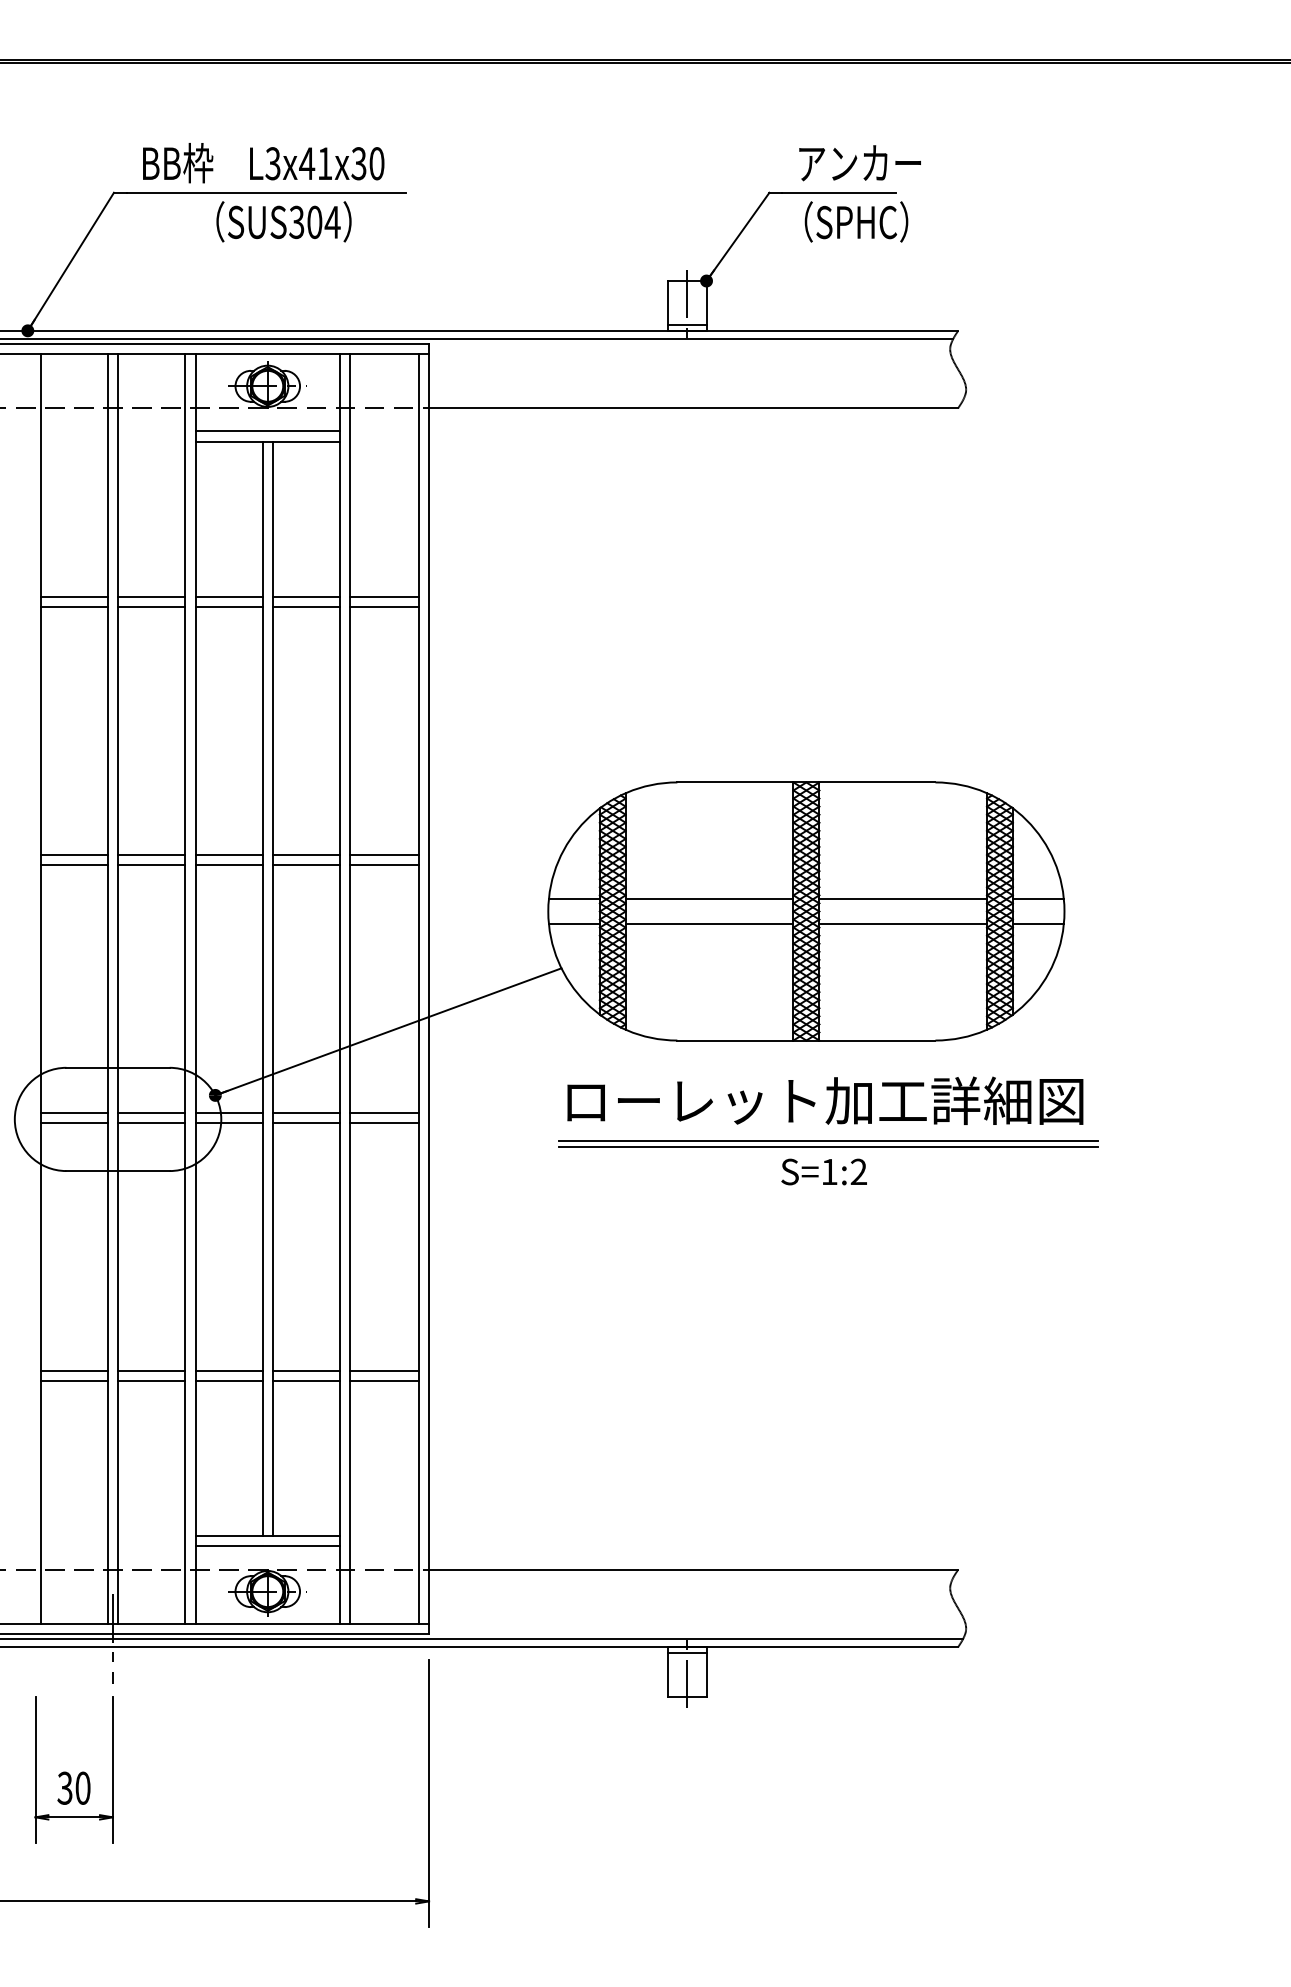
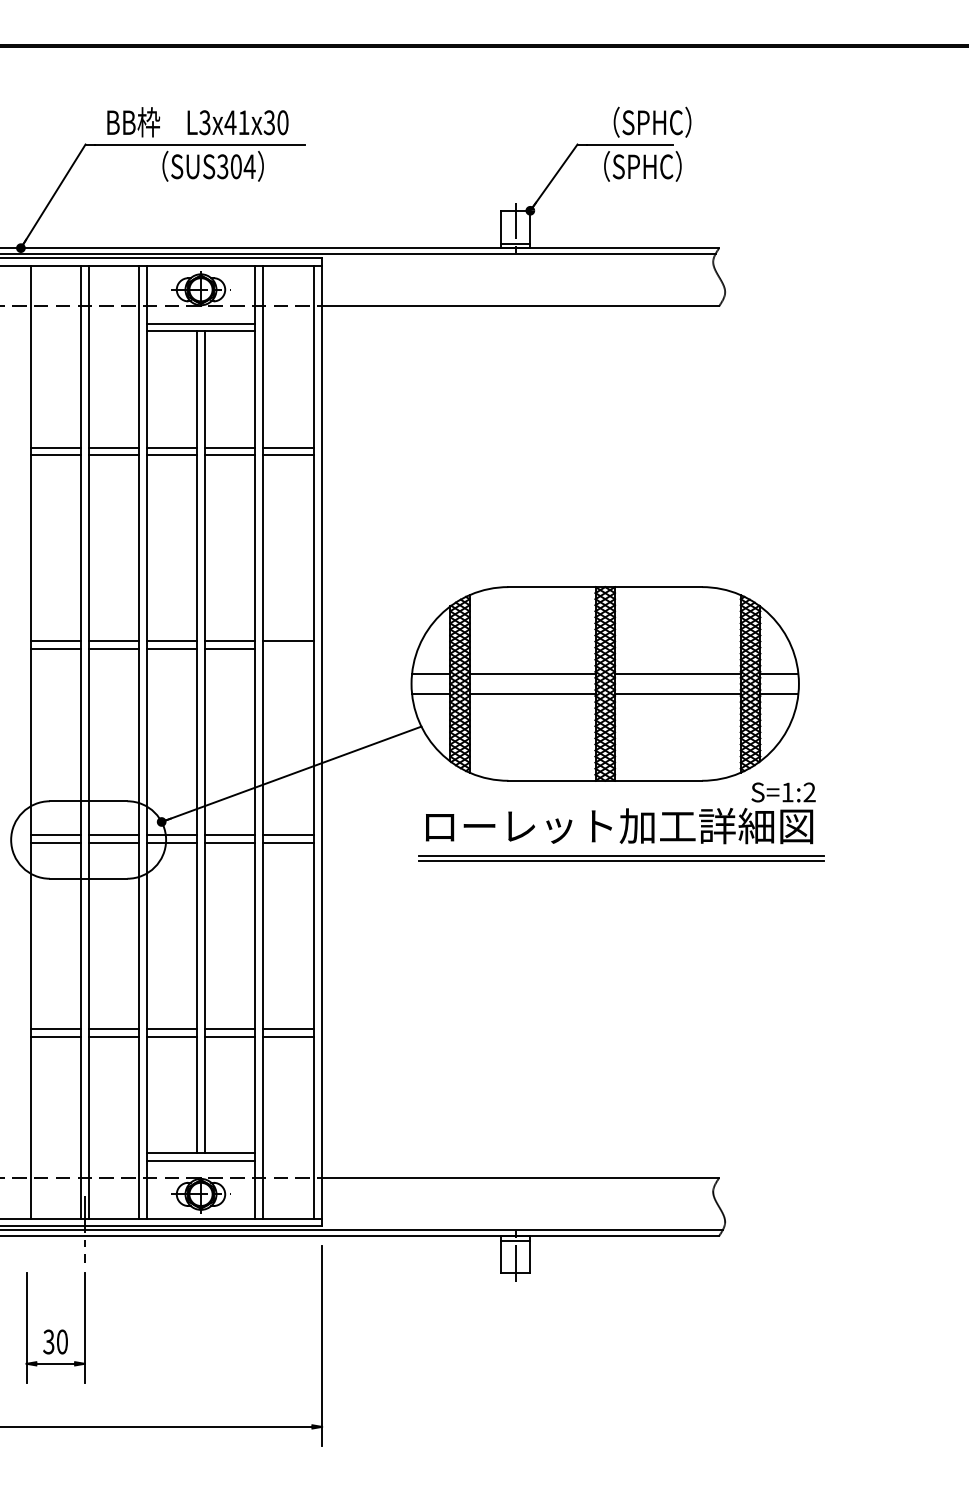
text: (860, 162) -> (645, 121), アンカー -> （SPHC）
line: (384, 865) -> (288, 649), removed
text: (824, 1172) -> (783, 792), moved

